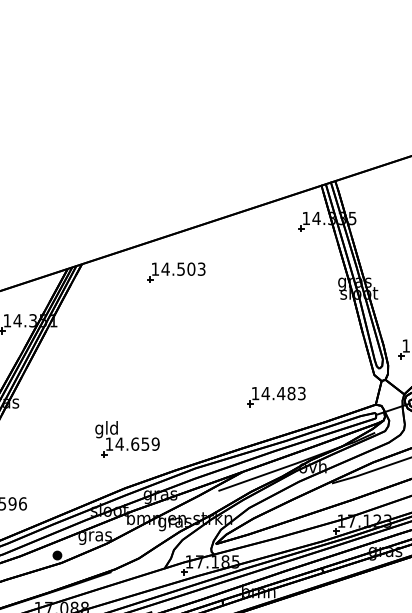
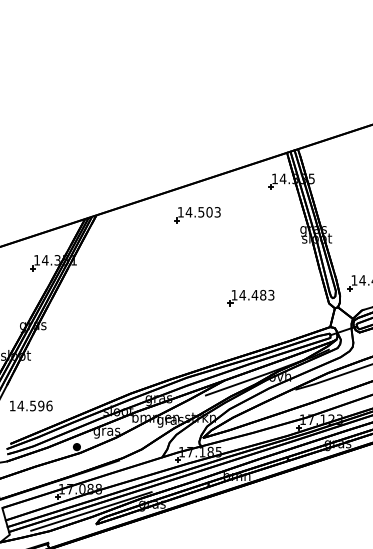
part: (176, 273) -> (197, 215), moved
part: (275, 397) -> (250, 298), moved
part: (127, 439) -> (132, 354), removed

